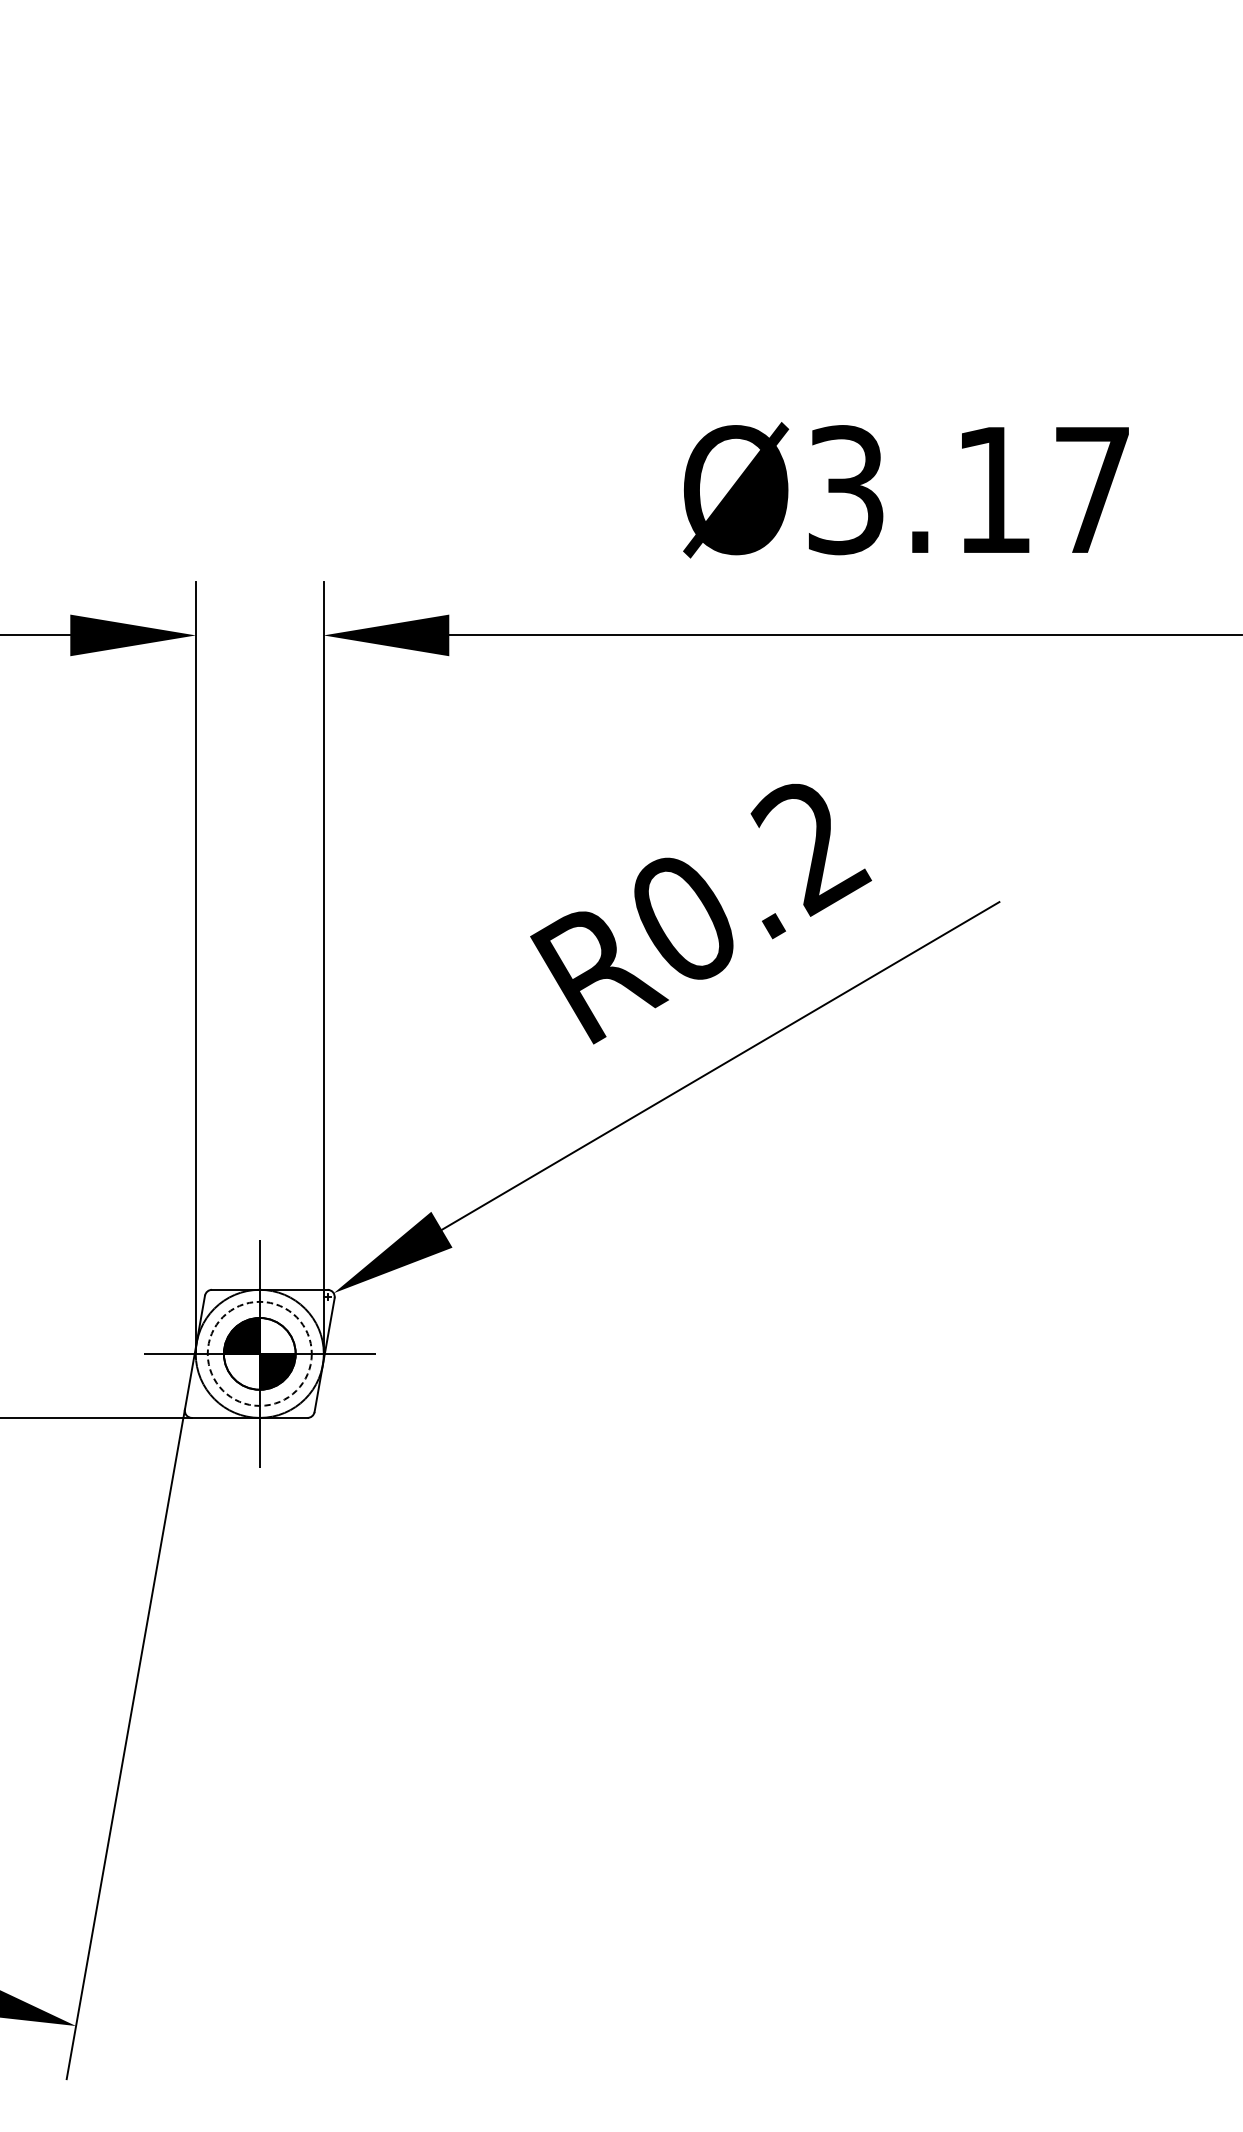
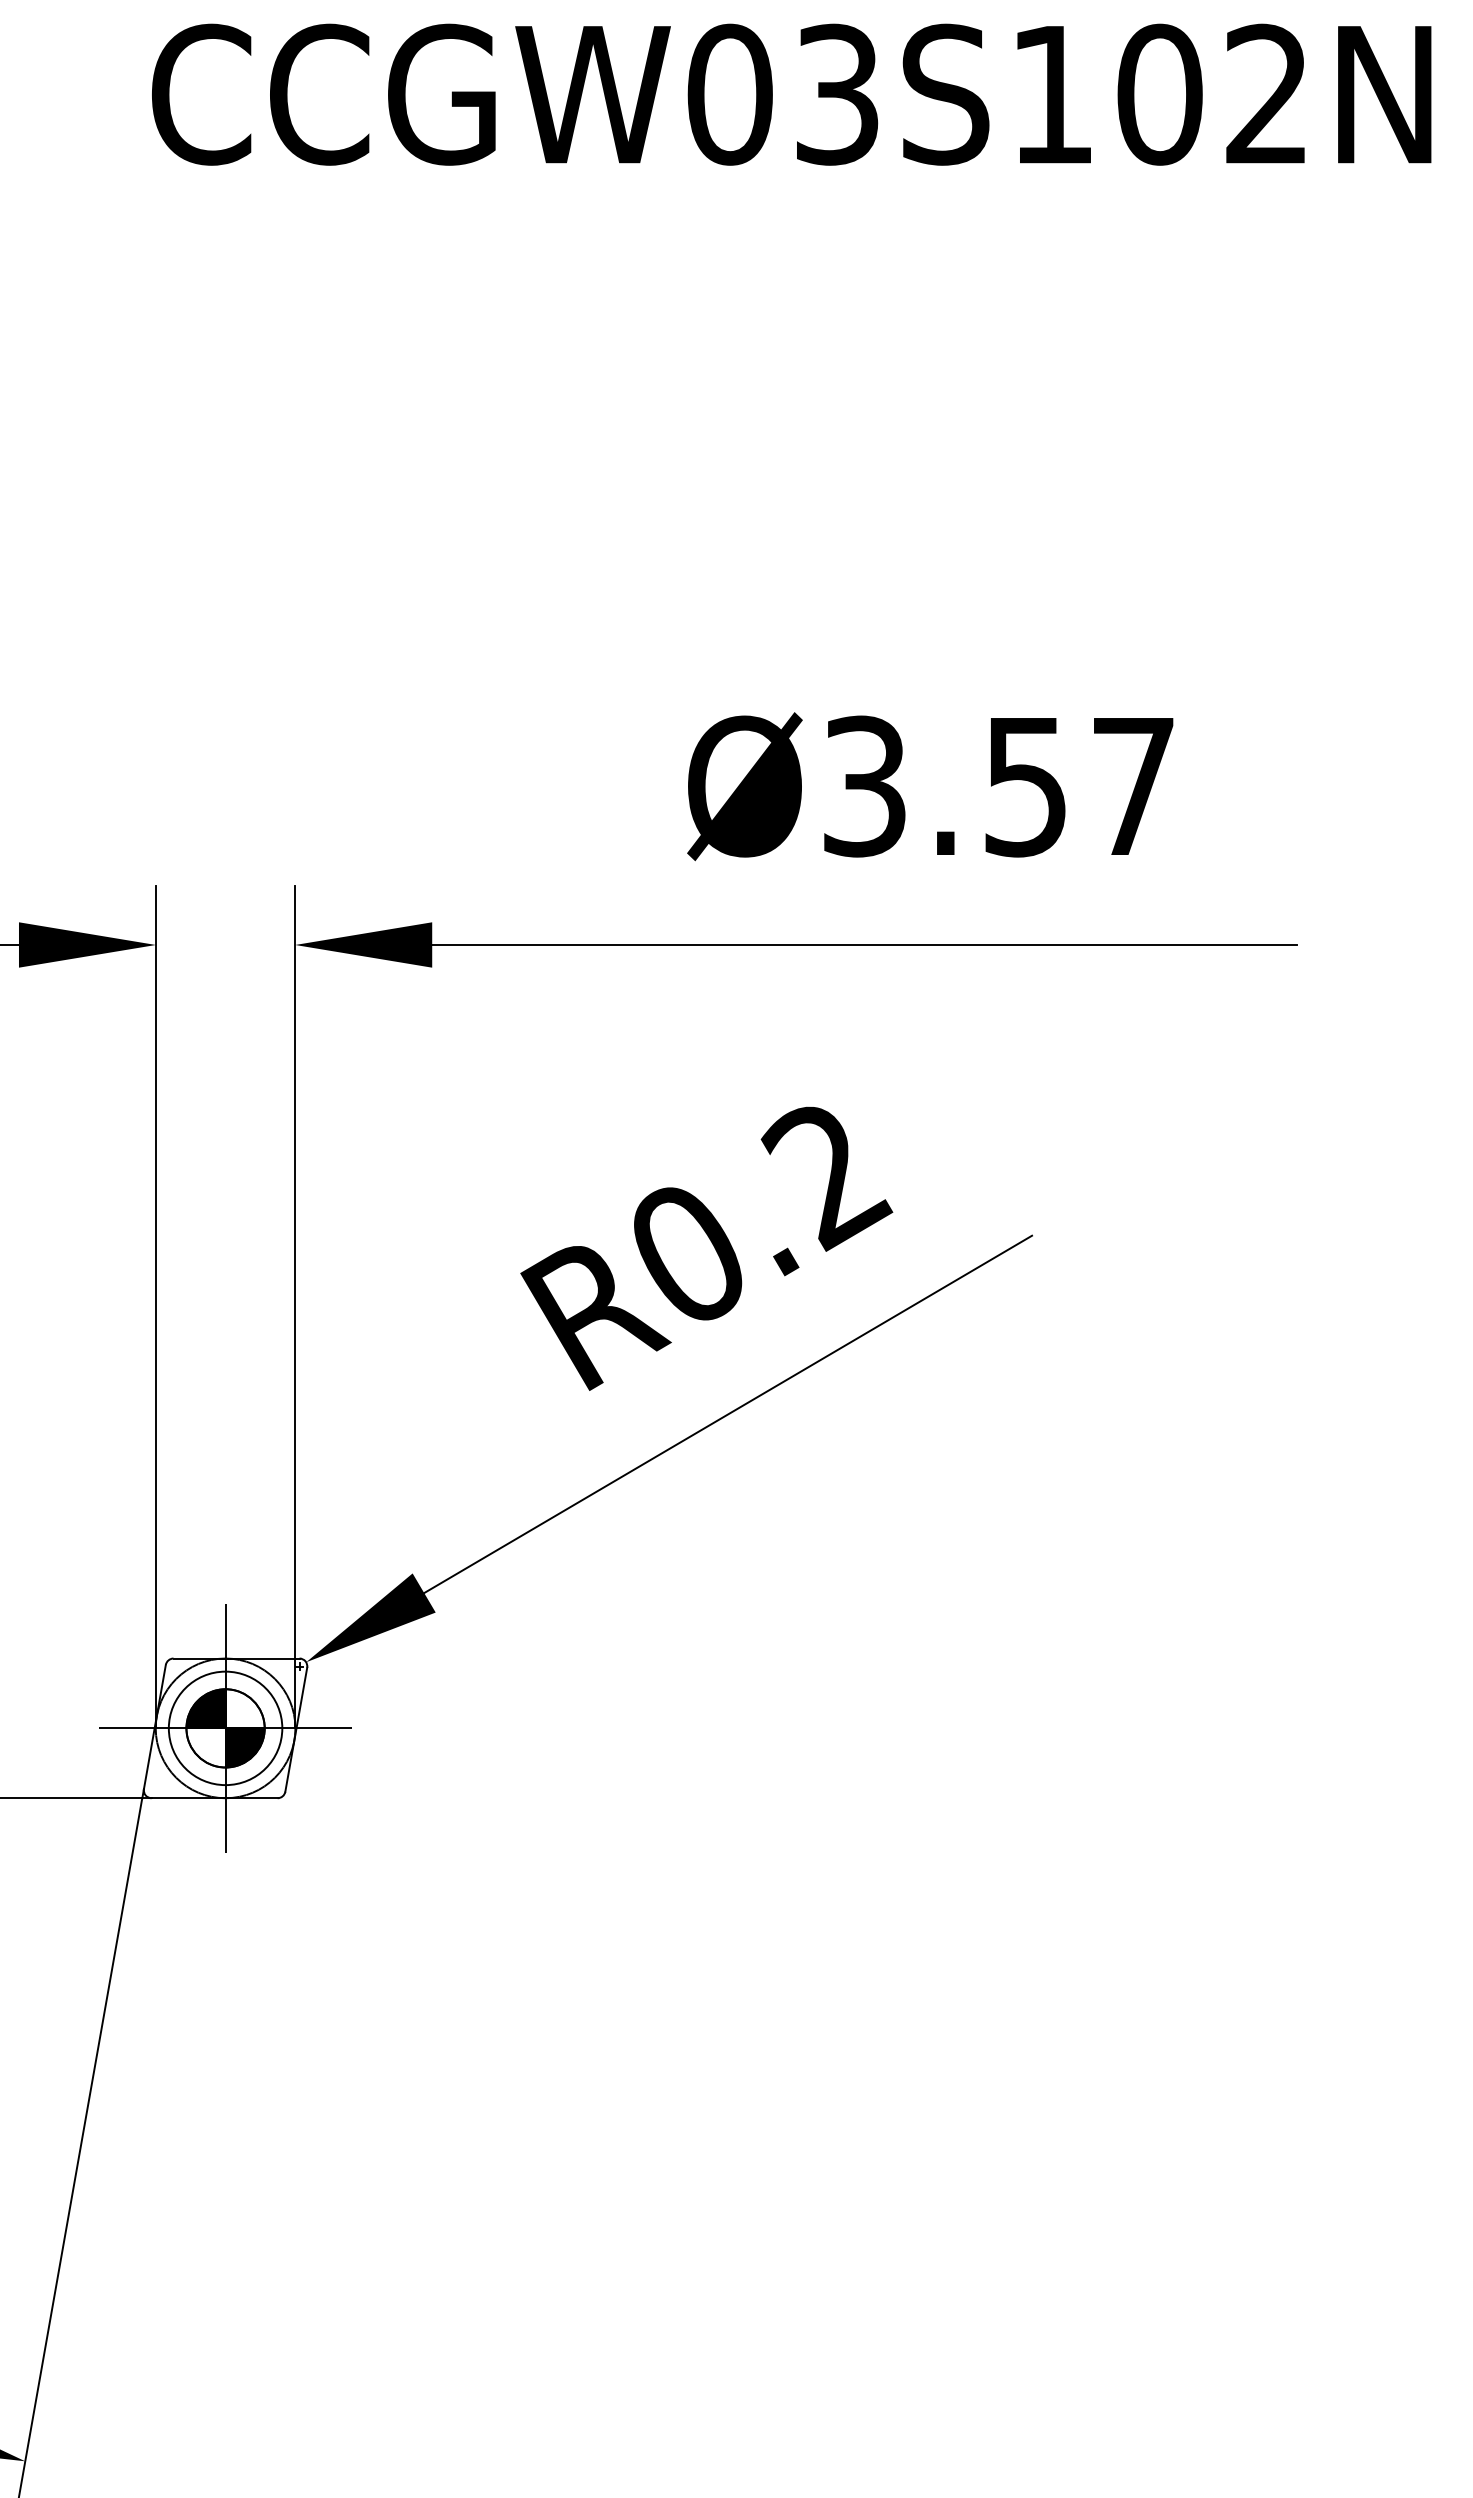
text: (993, 490) -> (1025, 787), Ø3.17 -> Ø3.57
circle: (259, 1353) -> (225, 1728), dashed -> solid

